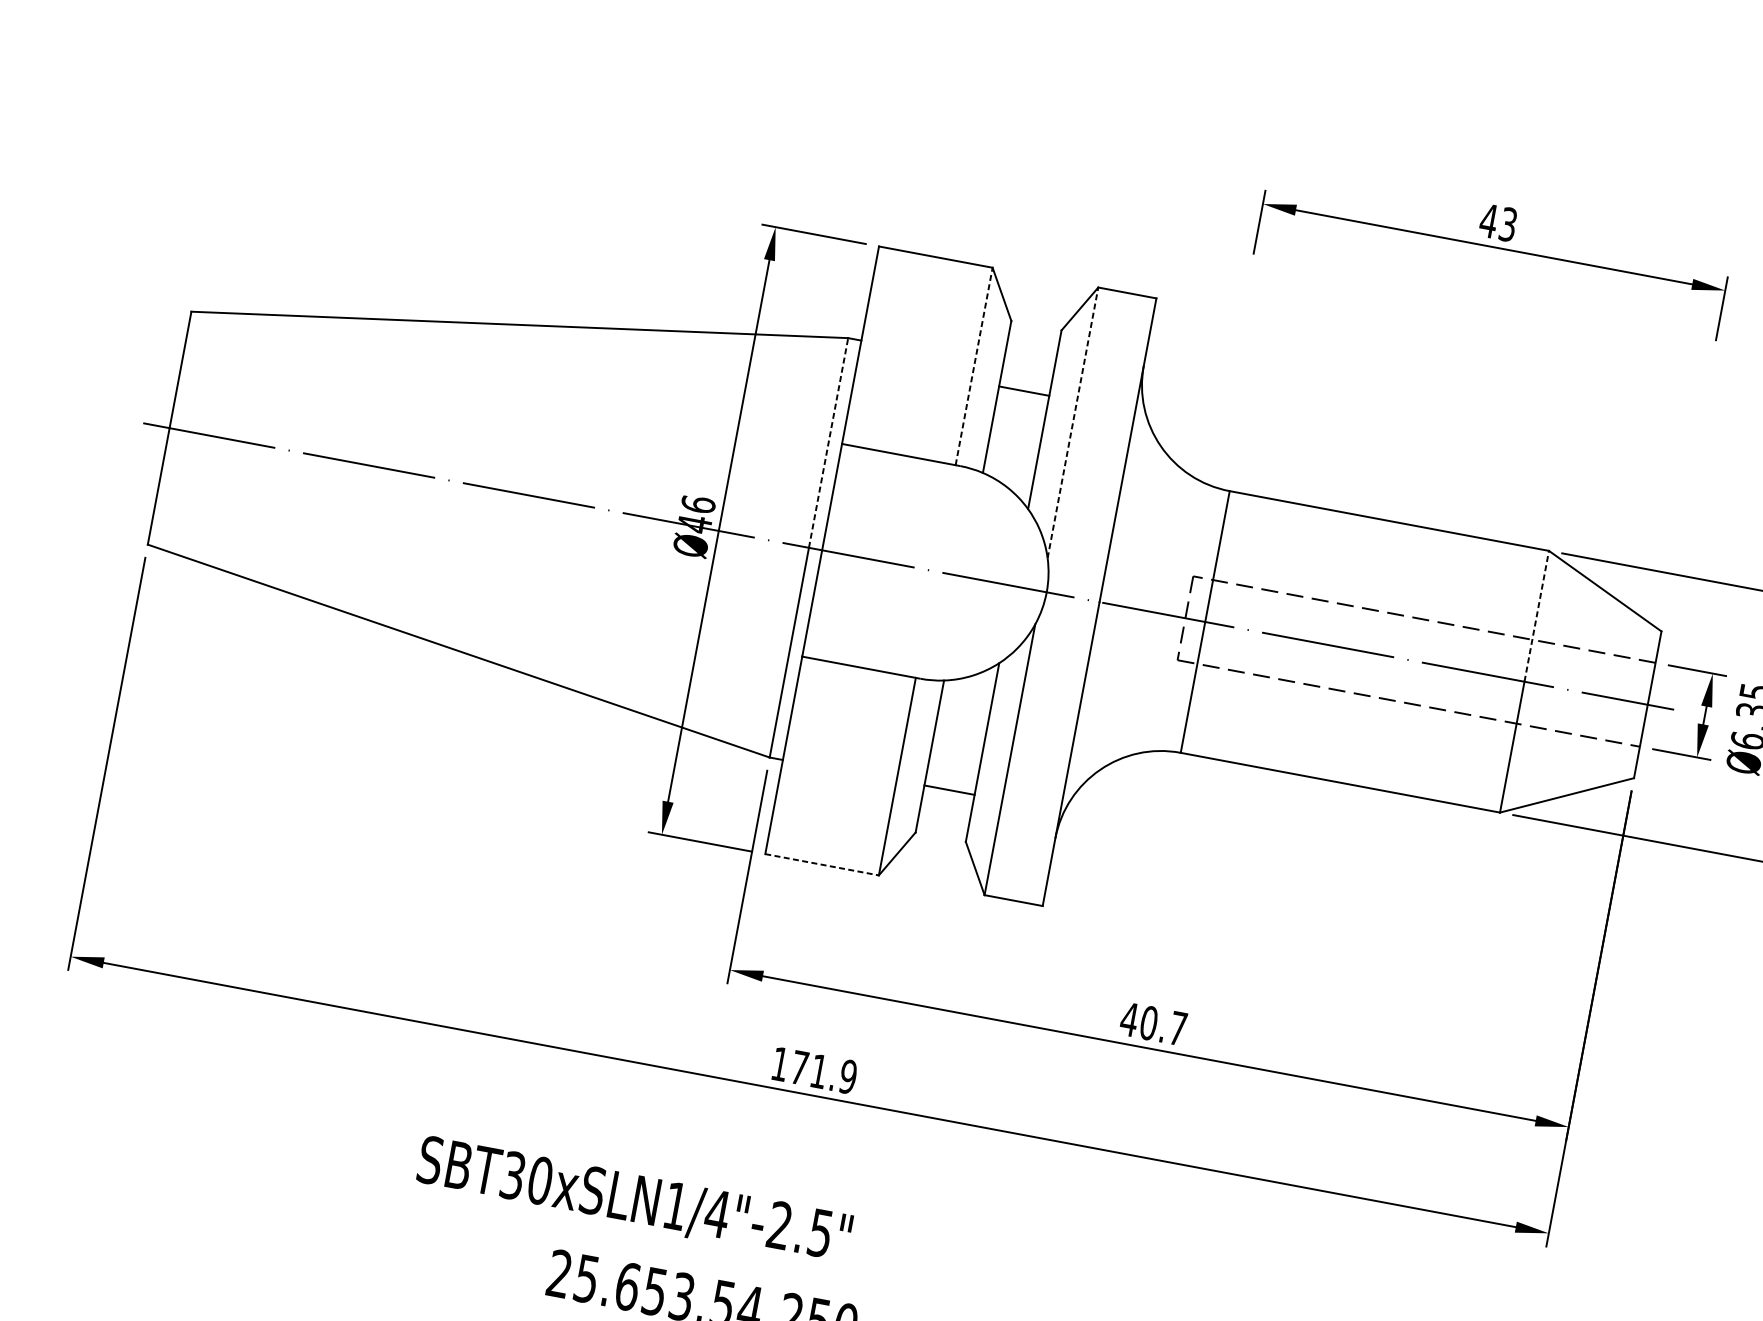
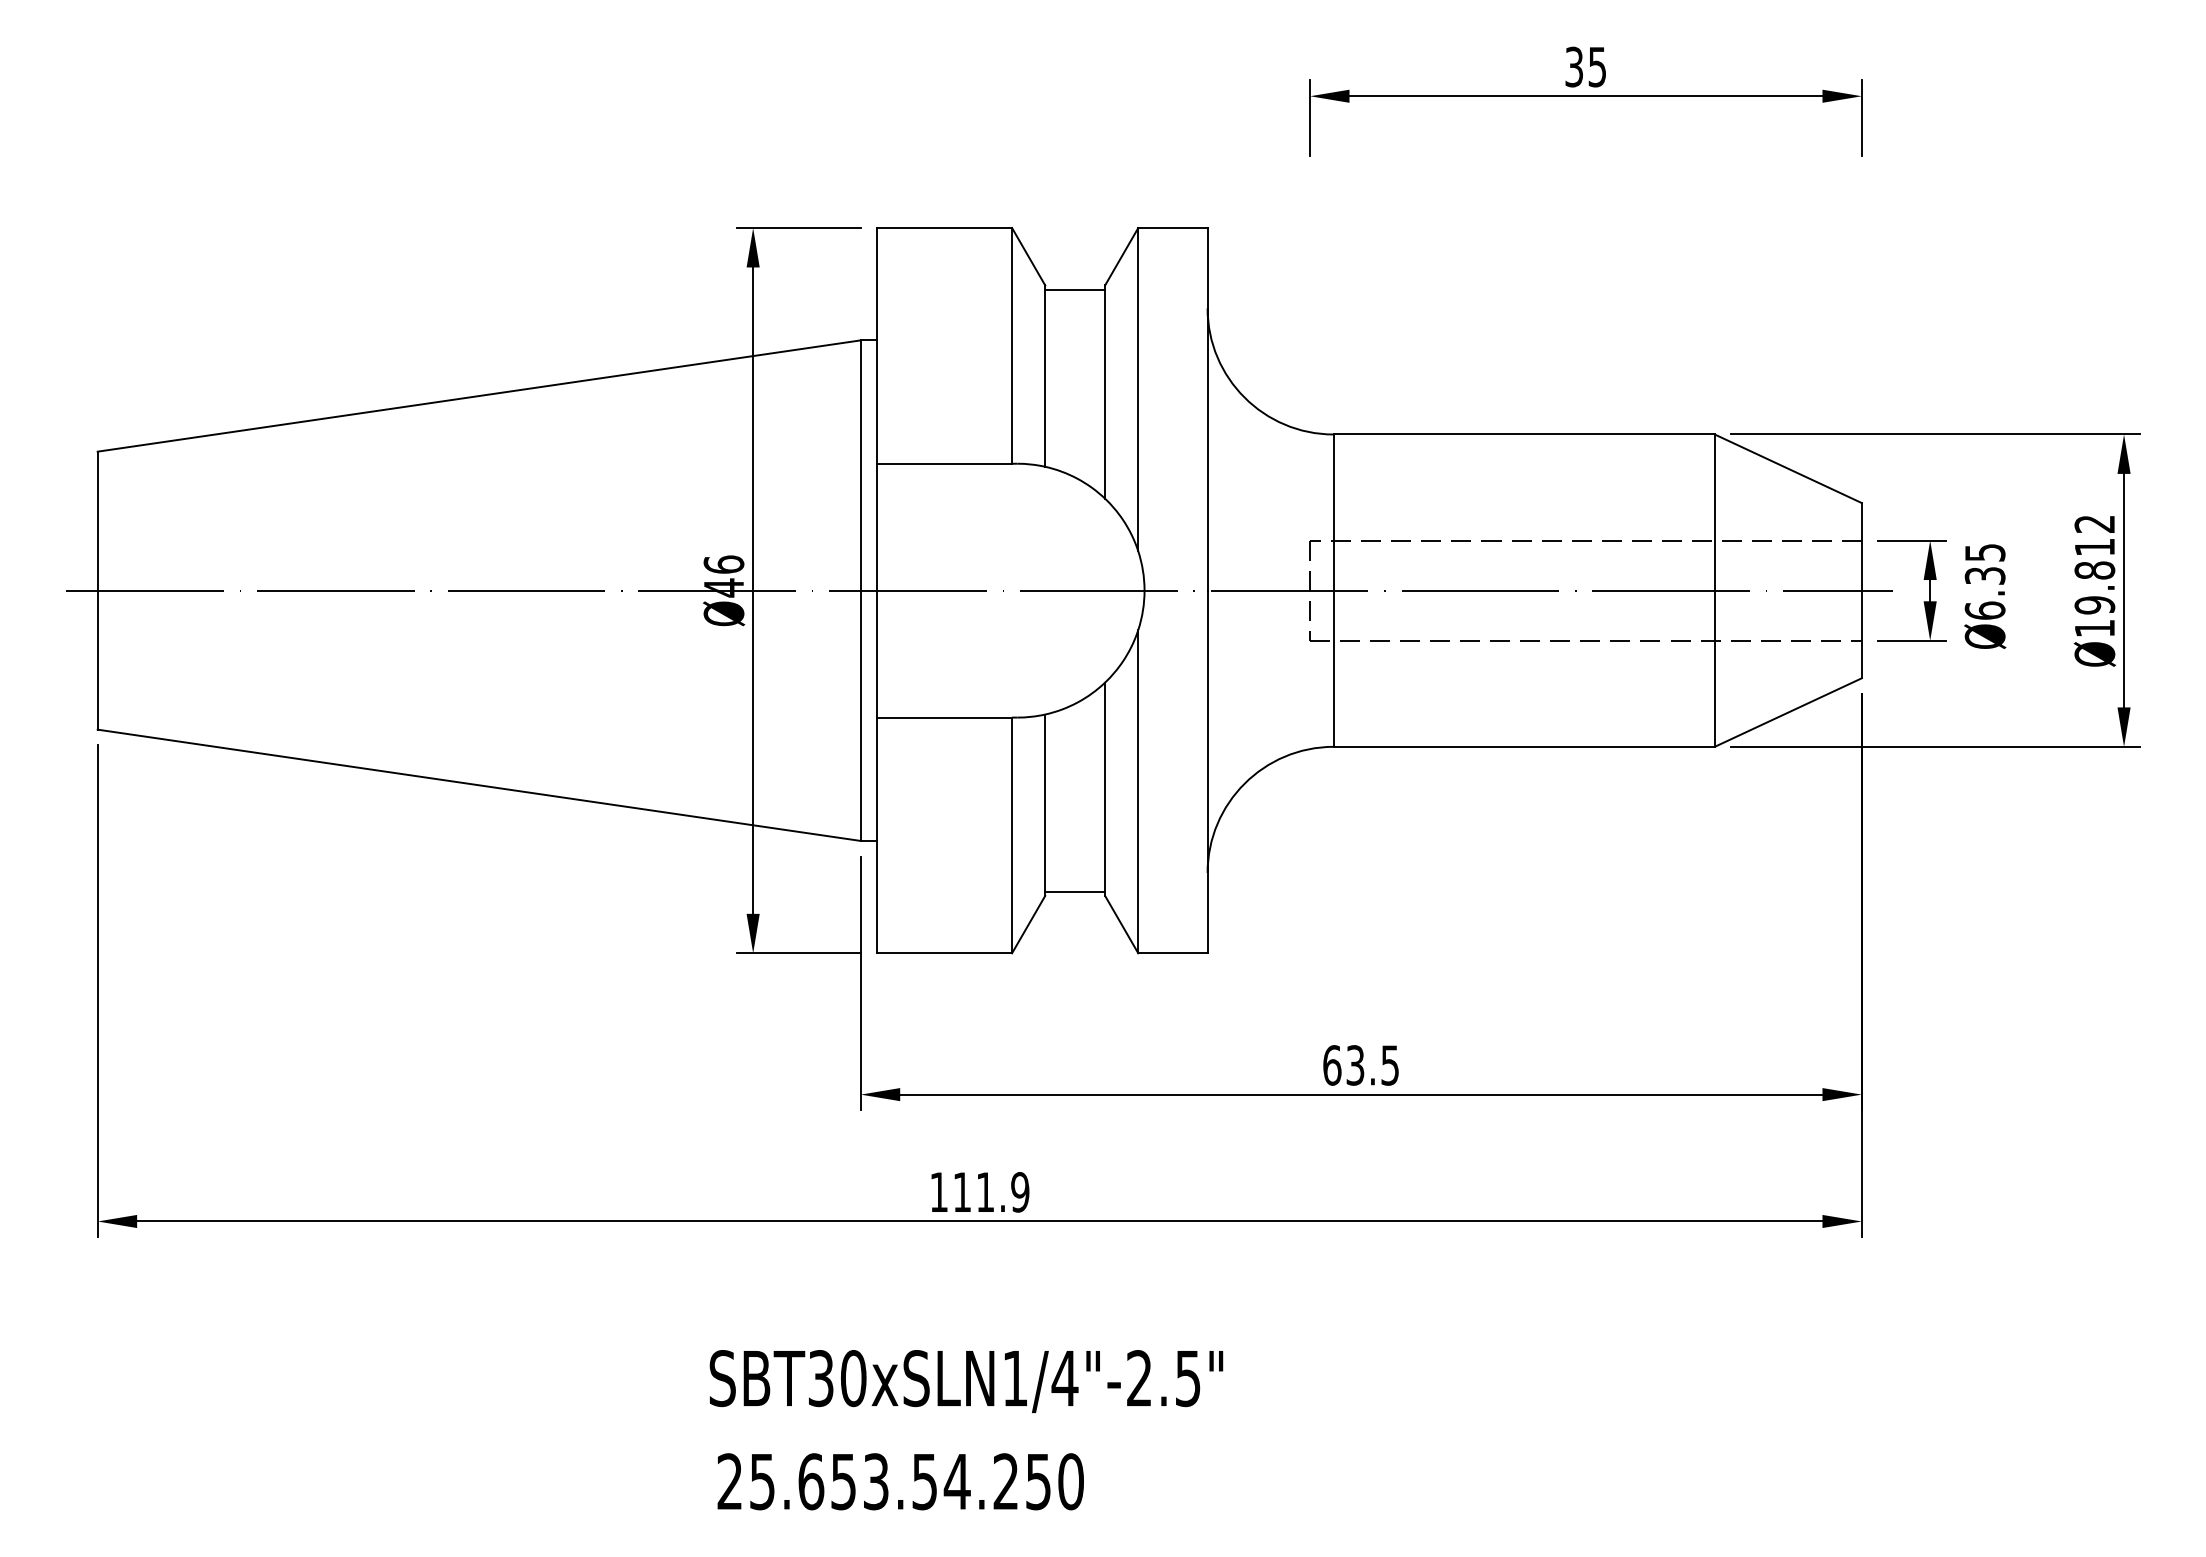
text: (1498, 222) -> (1585, 66), 43 -> 35
line: (974, 366) -> (1012, 345), dashed -> solid
line: (1024, 391) -> (1075, 289), moved
line: (1073, 422) -> (1138, 389), dashed -> solid
line: (828, 442) -> (860, 465), dashed -> solid
line: (1536, 616) -> (1714, 512), dashed -> solid
line: (949, 789) -> (1075, 891), moved
line: (822, 864) -> (944, 953), dashed -> solid
text: (1153, 1024) -> (1360, 1065), 40.7 -> 63.5
text: (799, 1067) -> (961, 1191), 171.9 -> 111.9
text: (634, 1200) -> (966, 1381), moved

